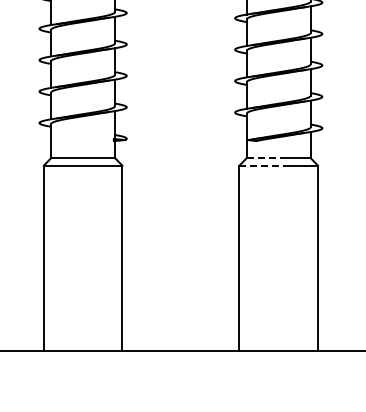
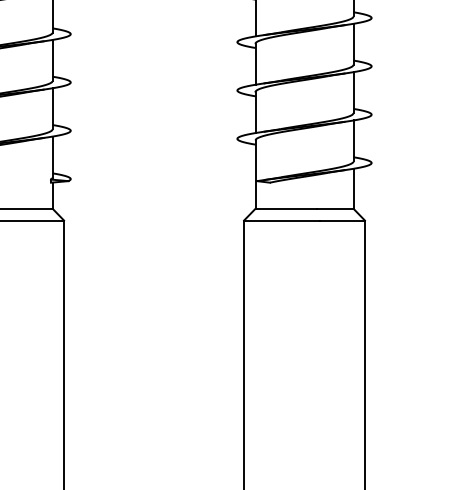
line: (267, 158) -> (287, 209), dashed -> solid
line: (264, 165) -> (282, 220), dashed -> solid

